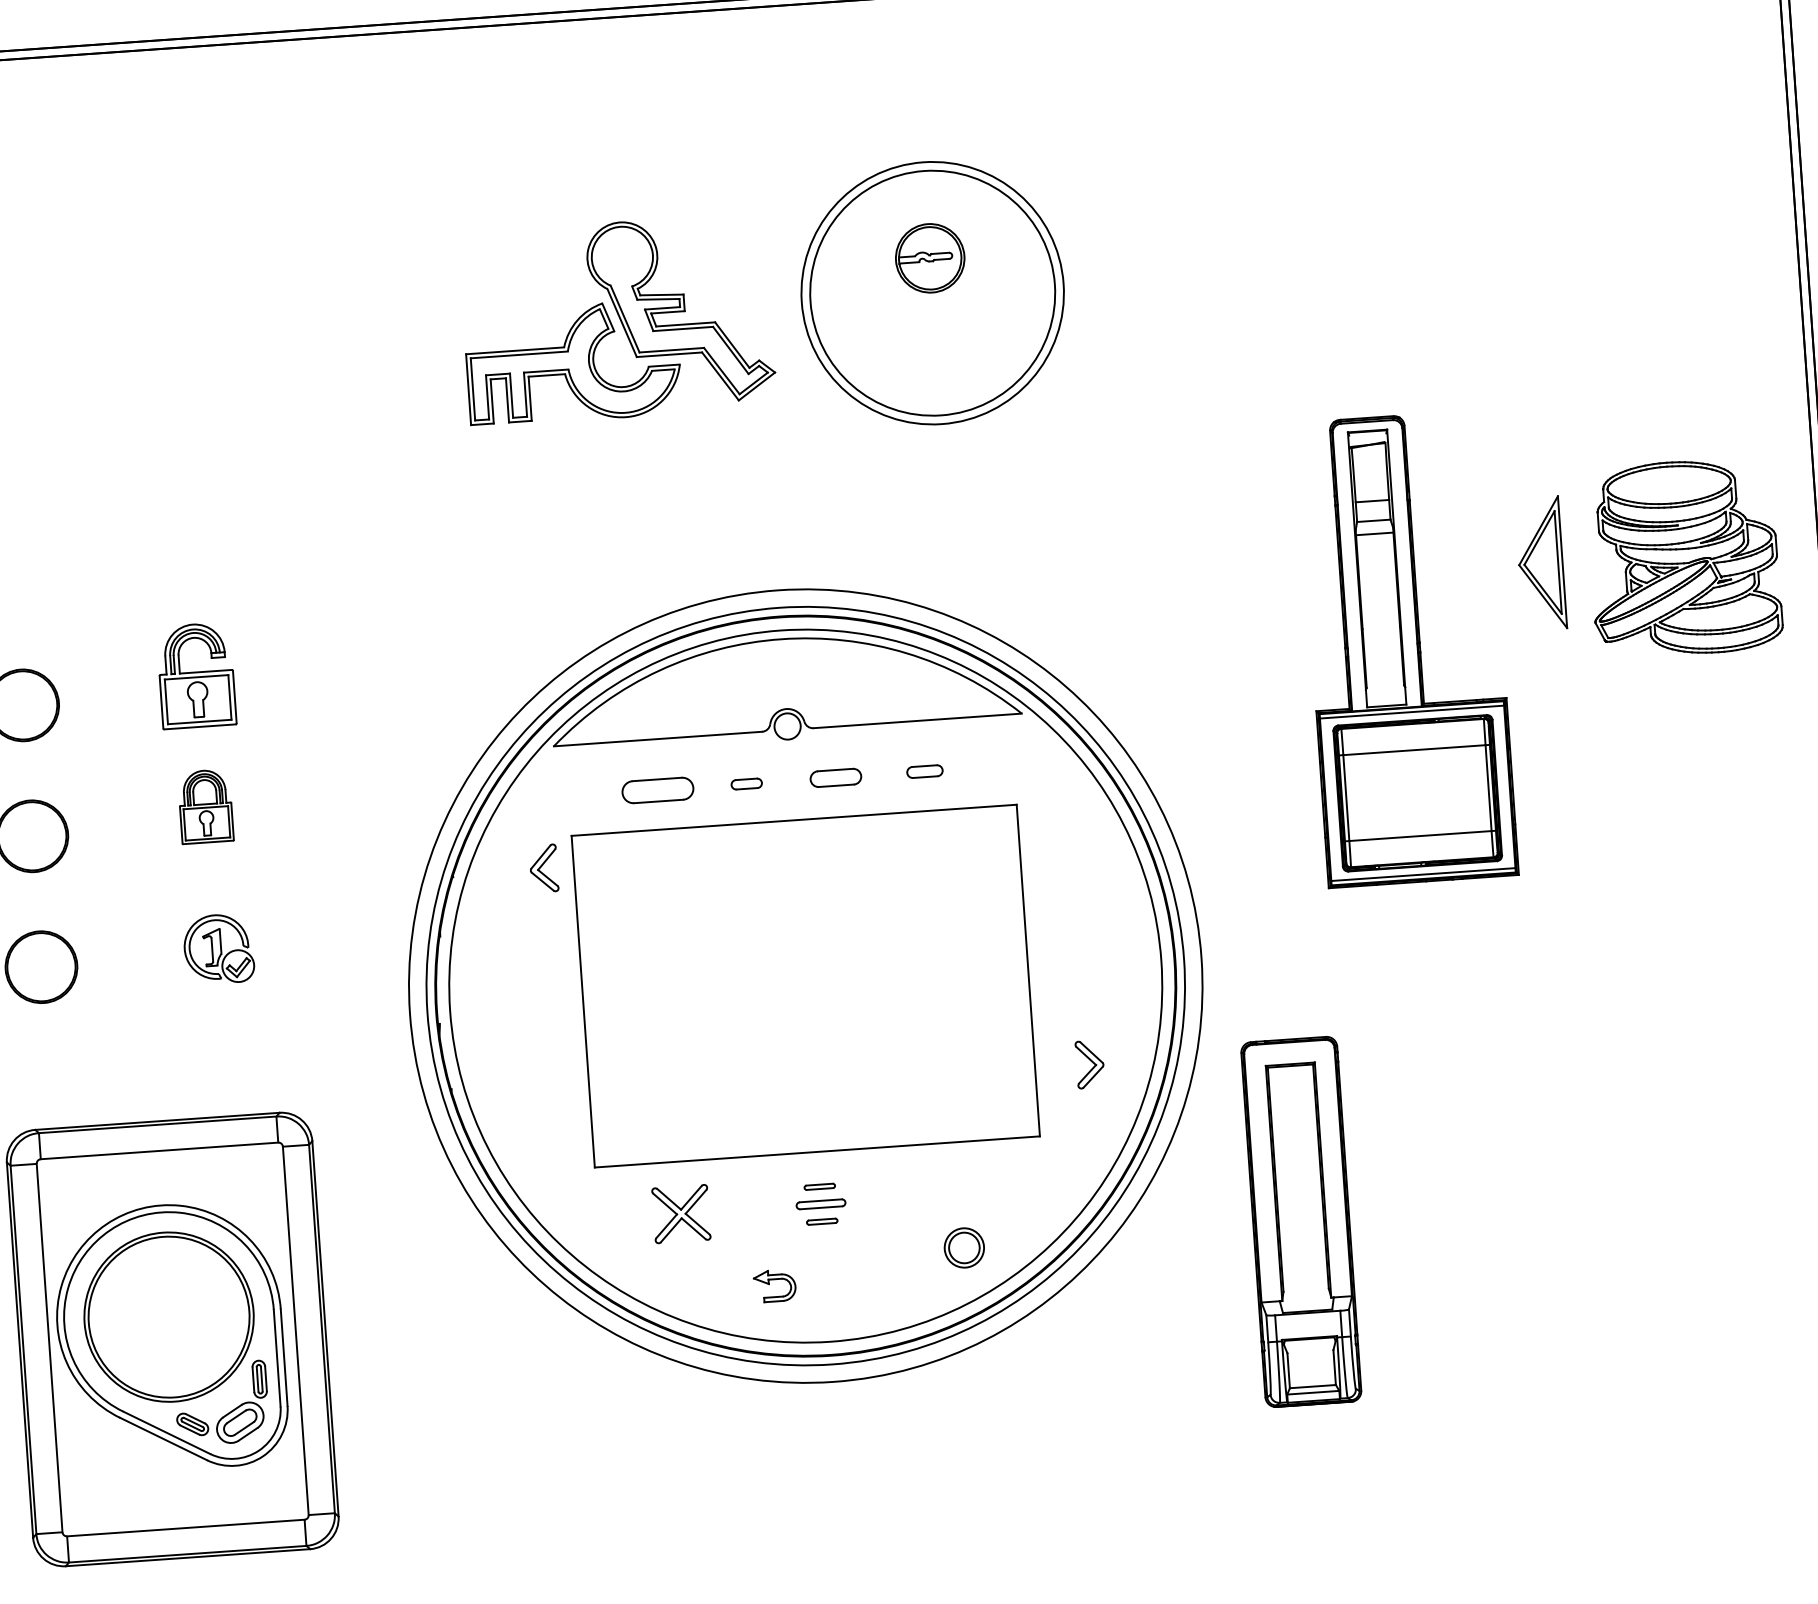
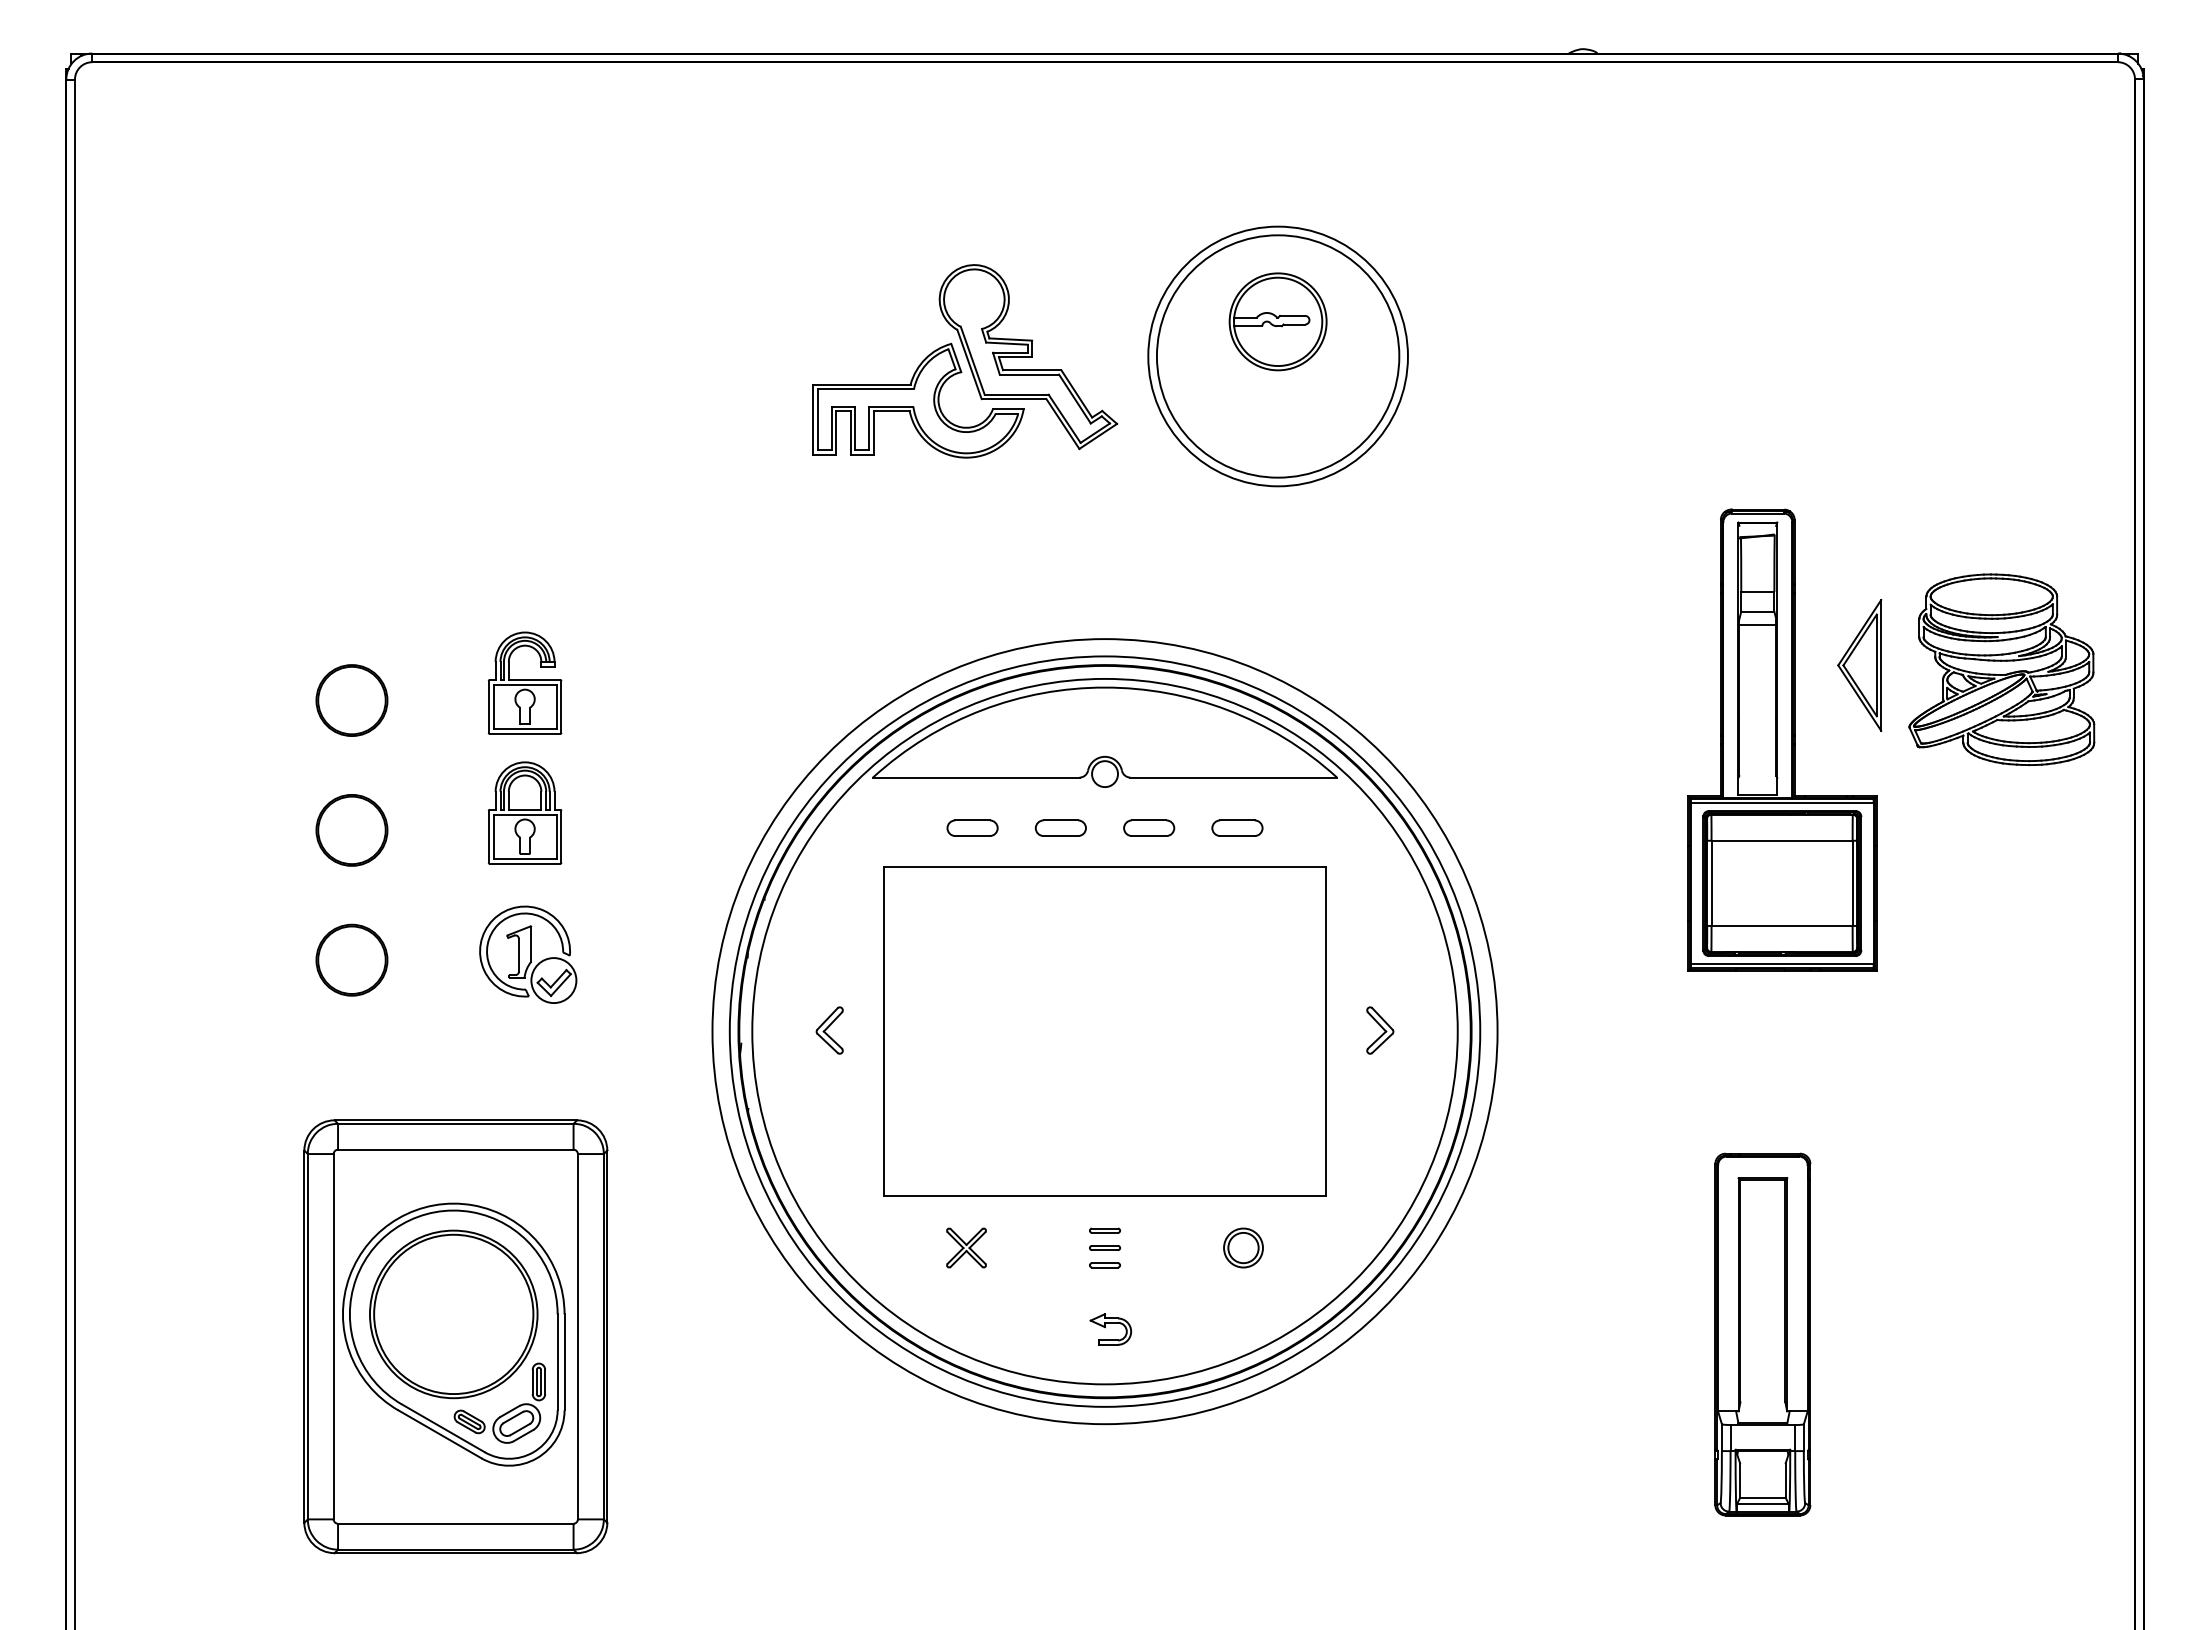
part: (929, 257) -> (1277, 321), size x1.43
part: (1407, 648) -> (1782, 739), moved
part: (924, 770) -> (1237, 827), size x1.43
part: (746, 783) -> (1060, 827), size x1.67
part: (657, 789) -> (972, 827), size x0.71
part: (206, 806) -> (525, 812), size x1.43
part: (543, 868) -> (829, 1030), moved
part: (219, 948) -> (528, 954), size x1.43
part: (1090, 1064) -> (1380, 1030), moved
part: (820, 1203) -> (1104, 1247), size x0.62
part: (681, 1213) -> (966, 1247), size x0.71
part: (1300, 1221) -> (1762, 1334), moved
part: (964, 1247) -> (1243, 1247), moved
part: (774, 1286) -> (1110, 1329), moved

